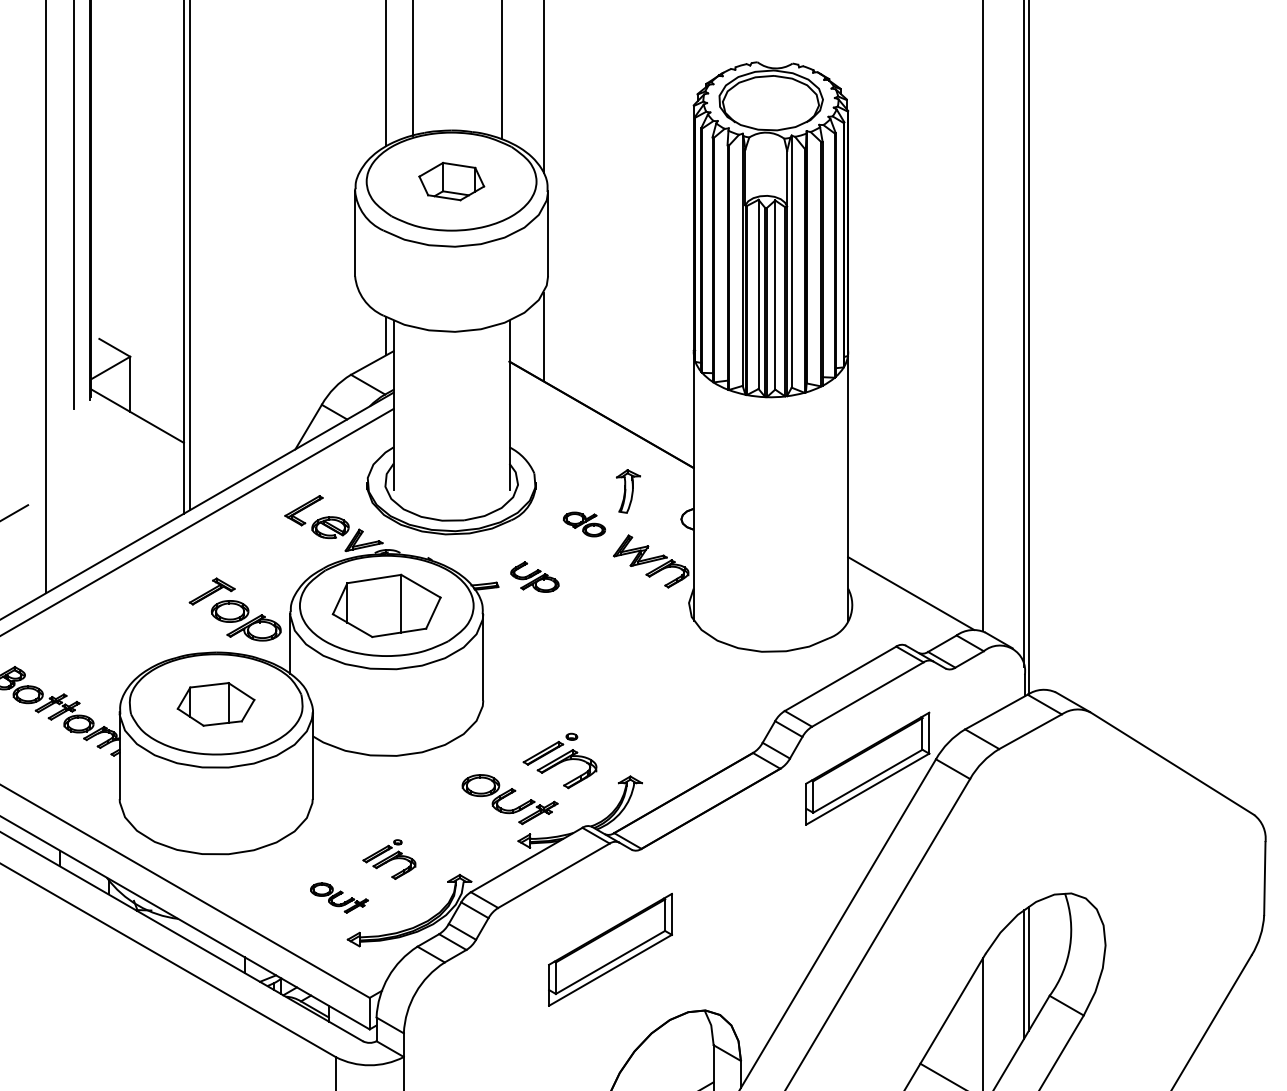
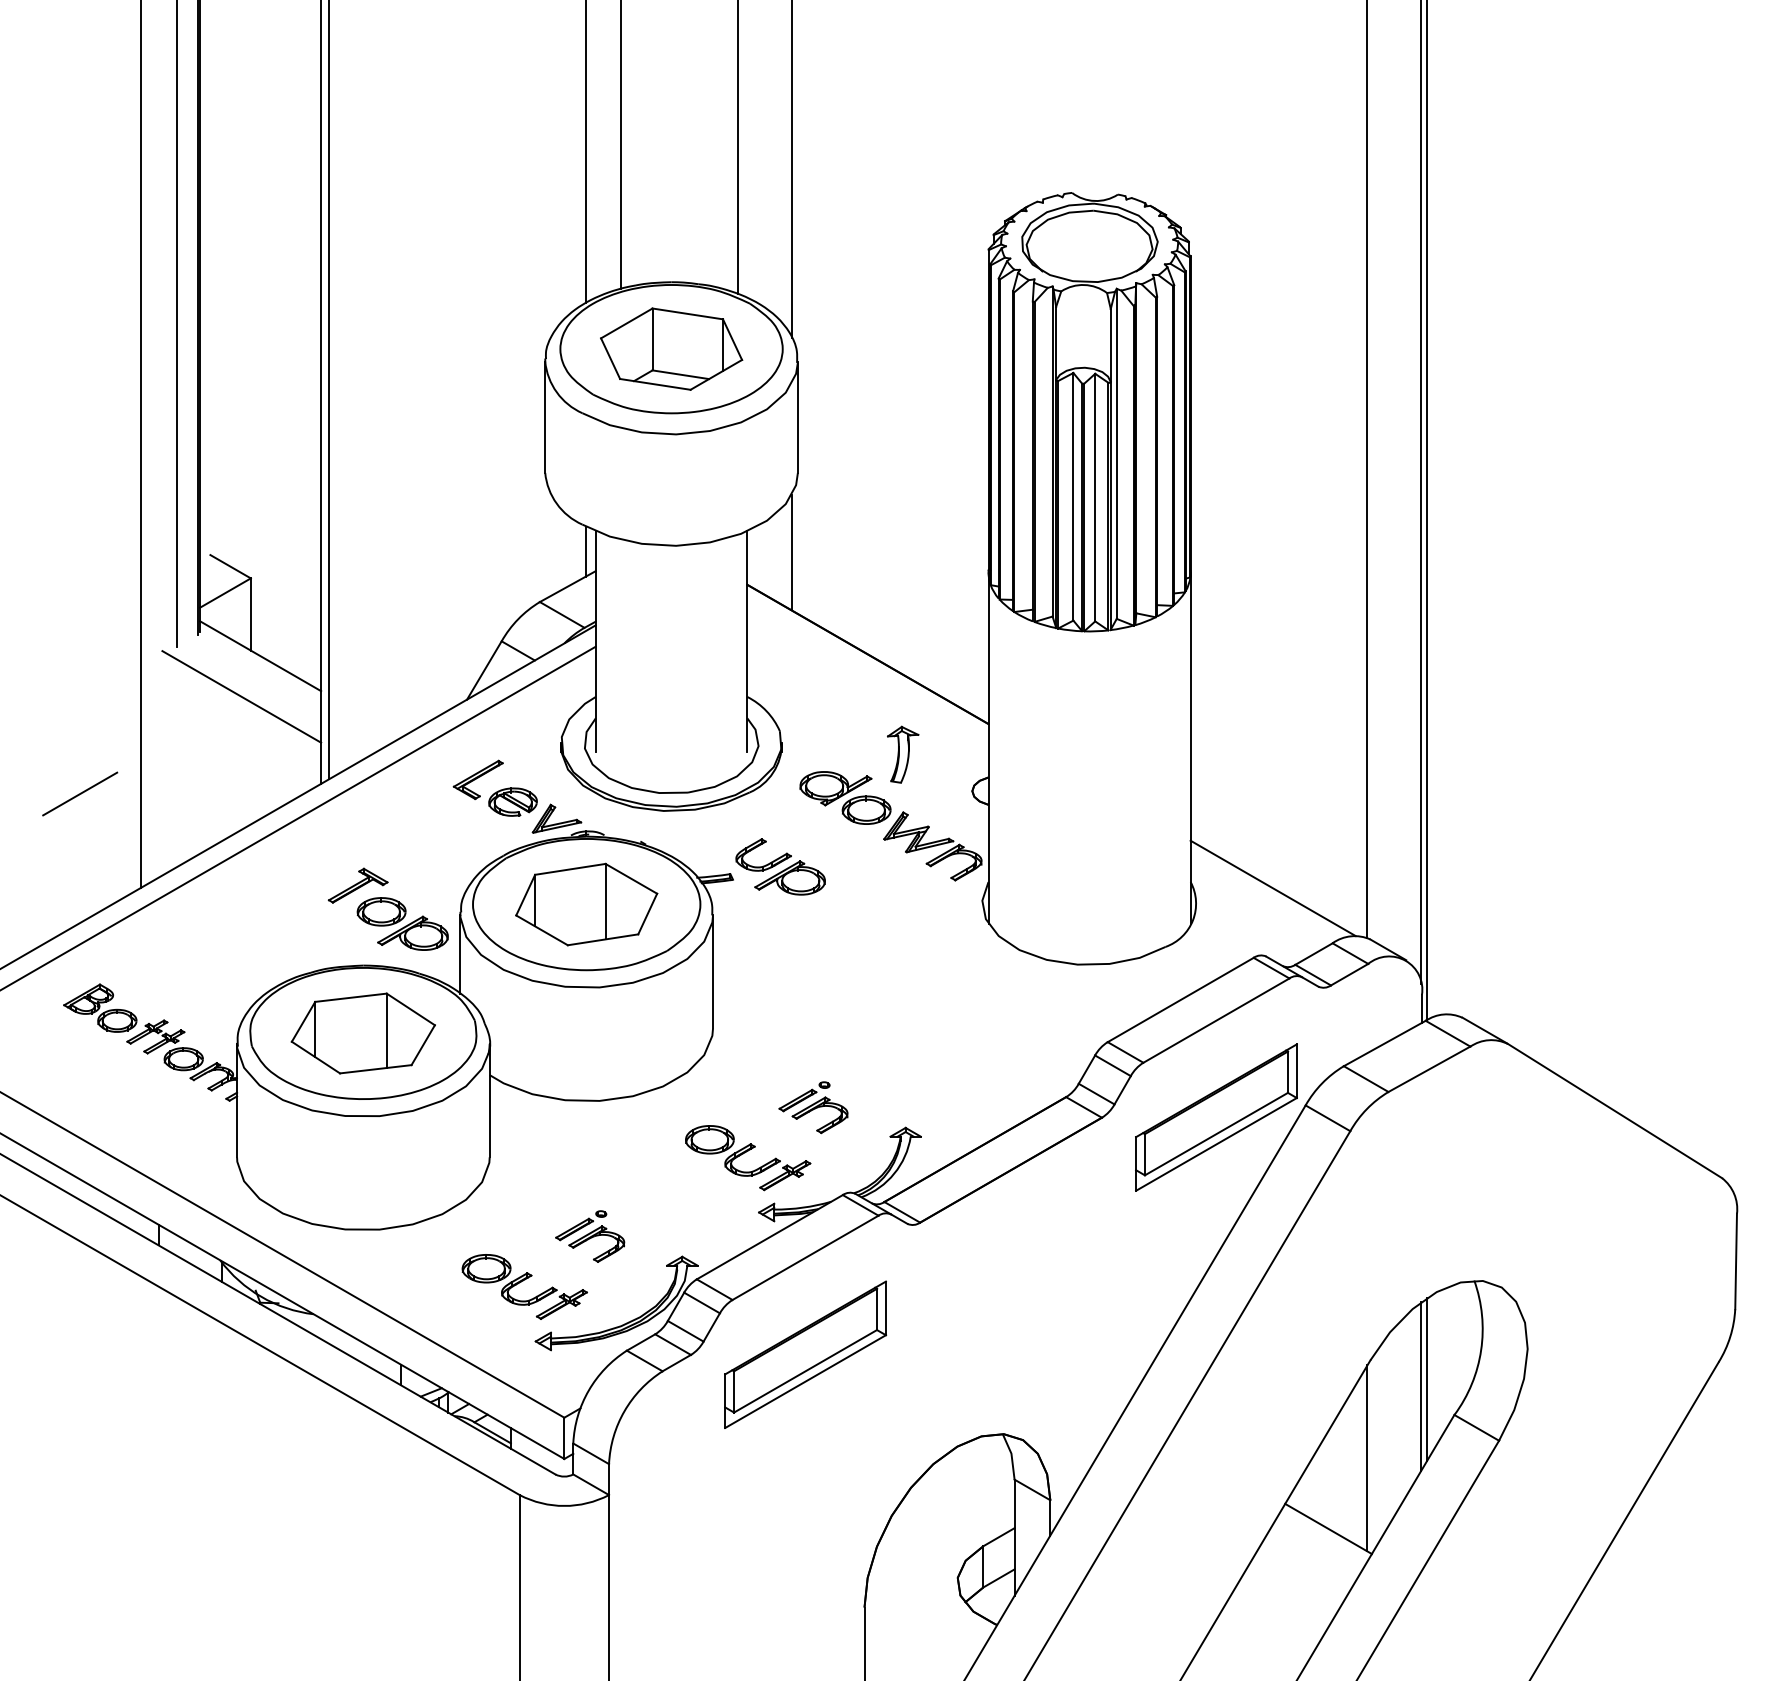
part: (451, 181) -> (671, 348), size x1.67
line: (123, 446) -> (241, 696), added
part: (584, 524) -> (845, 797), size x1.67
part: (534, 576) -> (780, 866), size x1.43
part: (215, 704) -> (362, 1033), size x1.43
part: (560, 760) -> (813, 1107), size x0.71
part: (339, 897) -> (524, 1286), size x1.67
part: (610, 949) -> (805, 1354), moved

